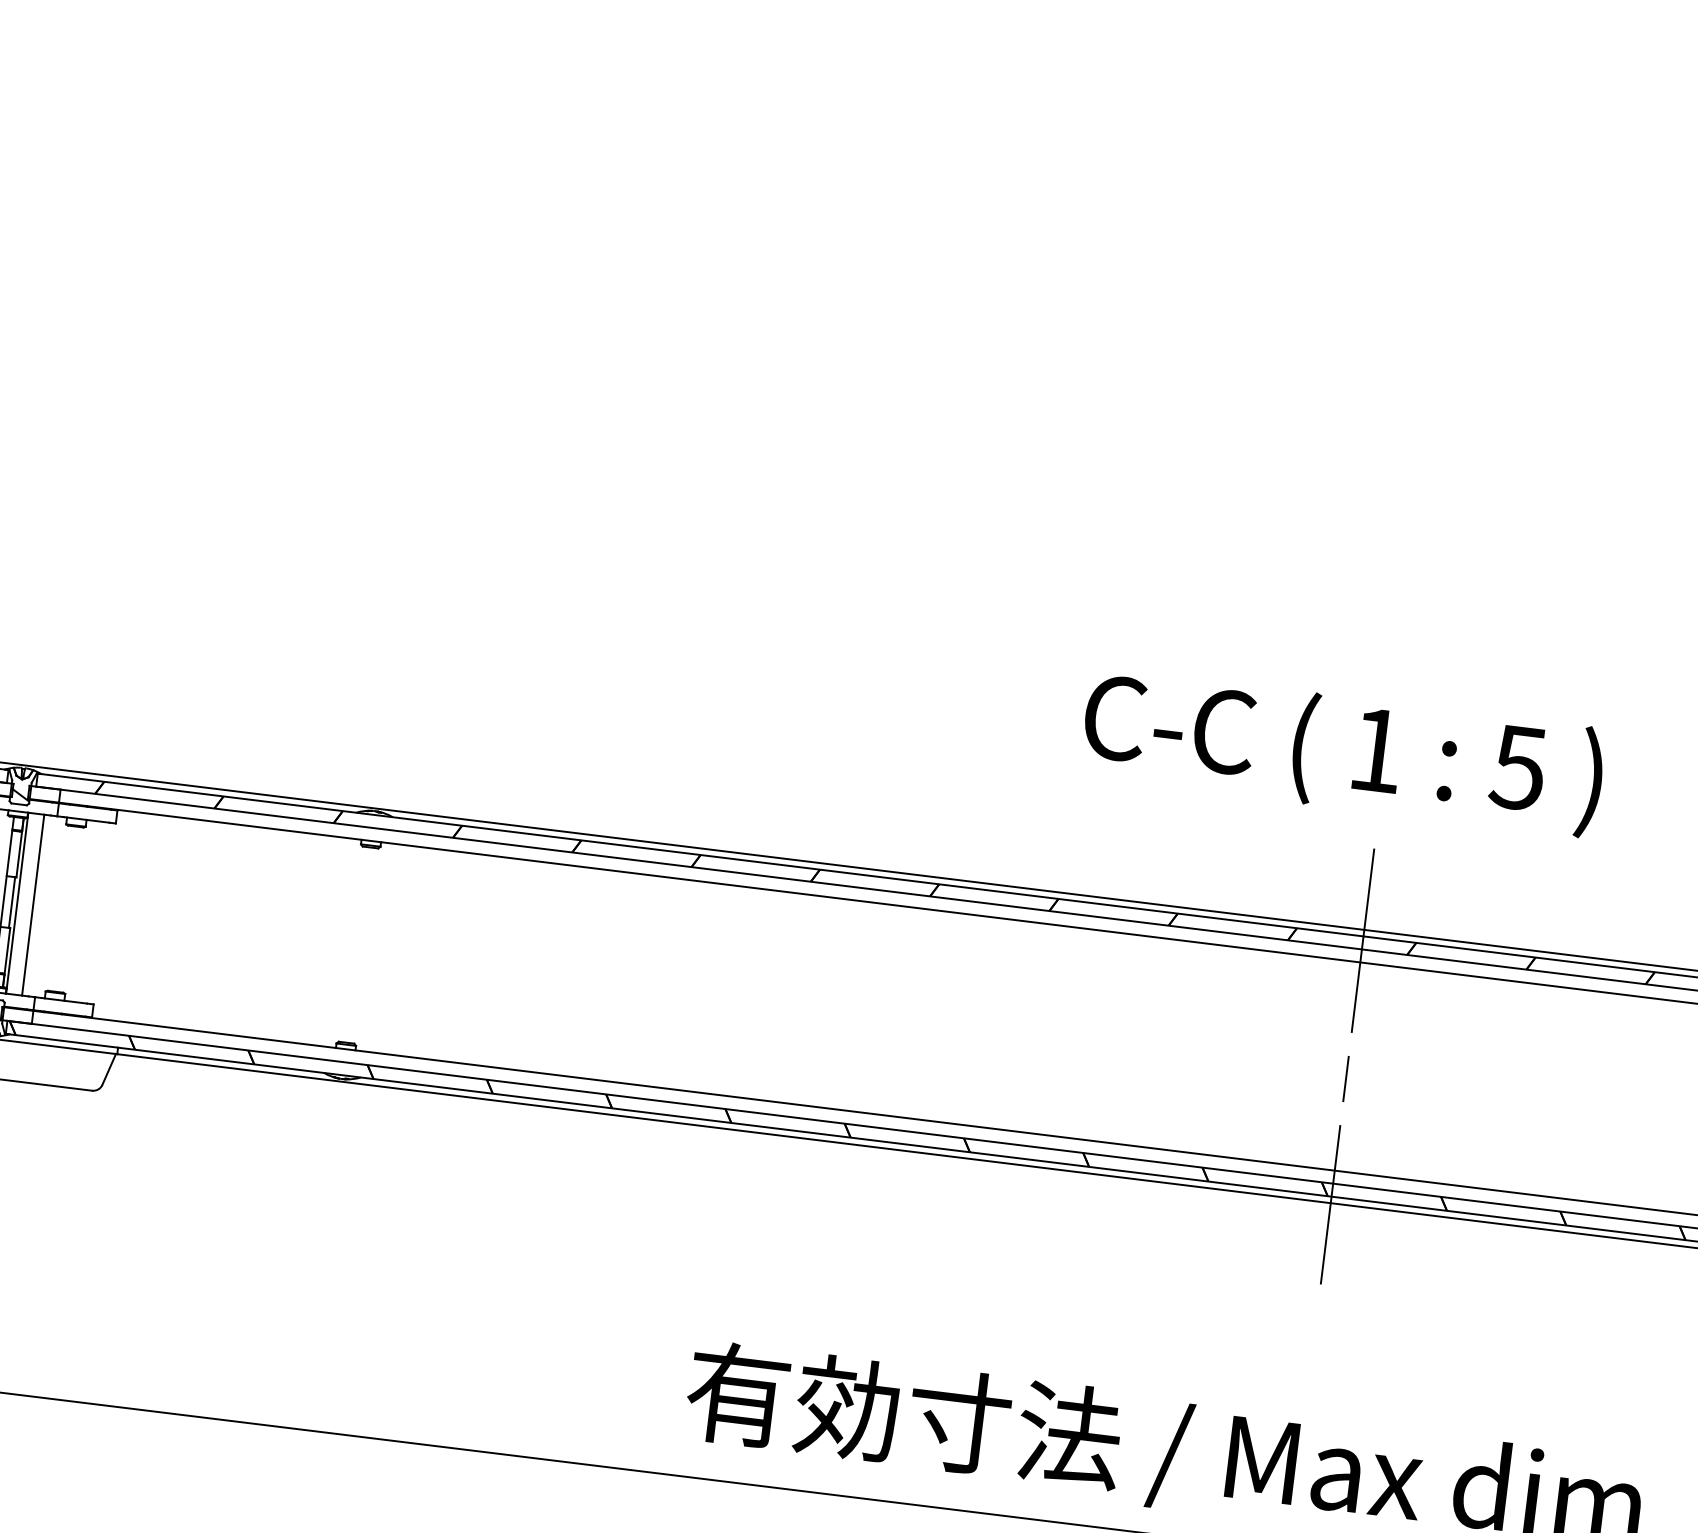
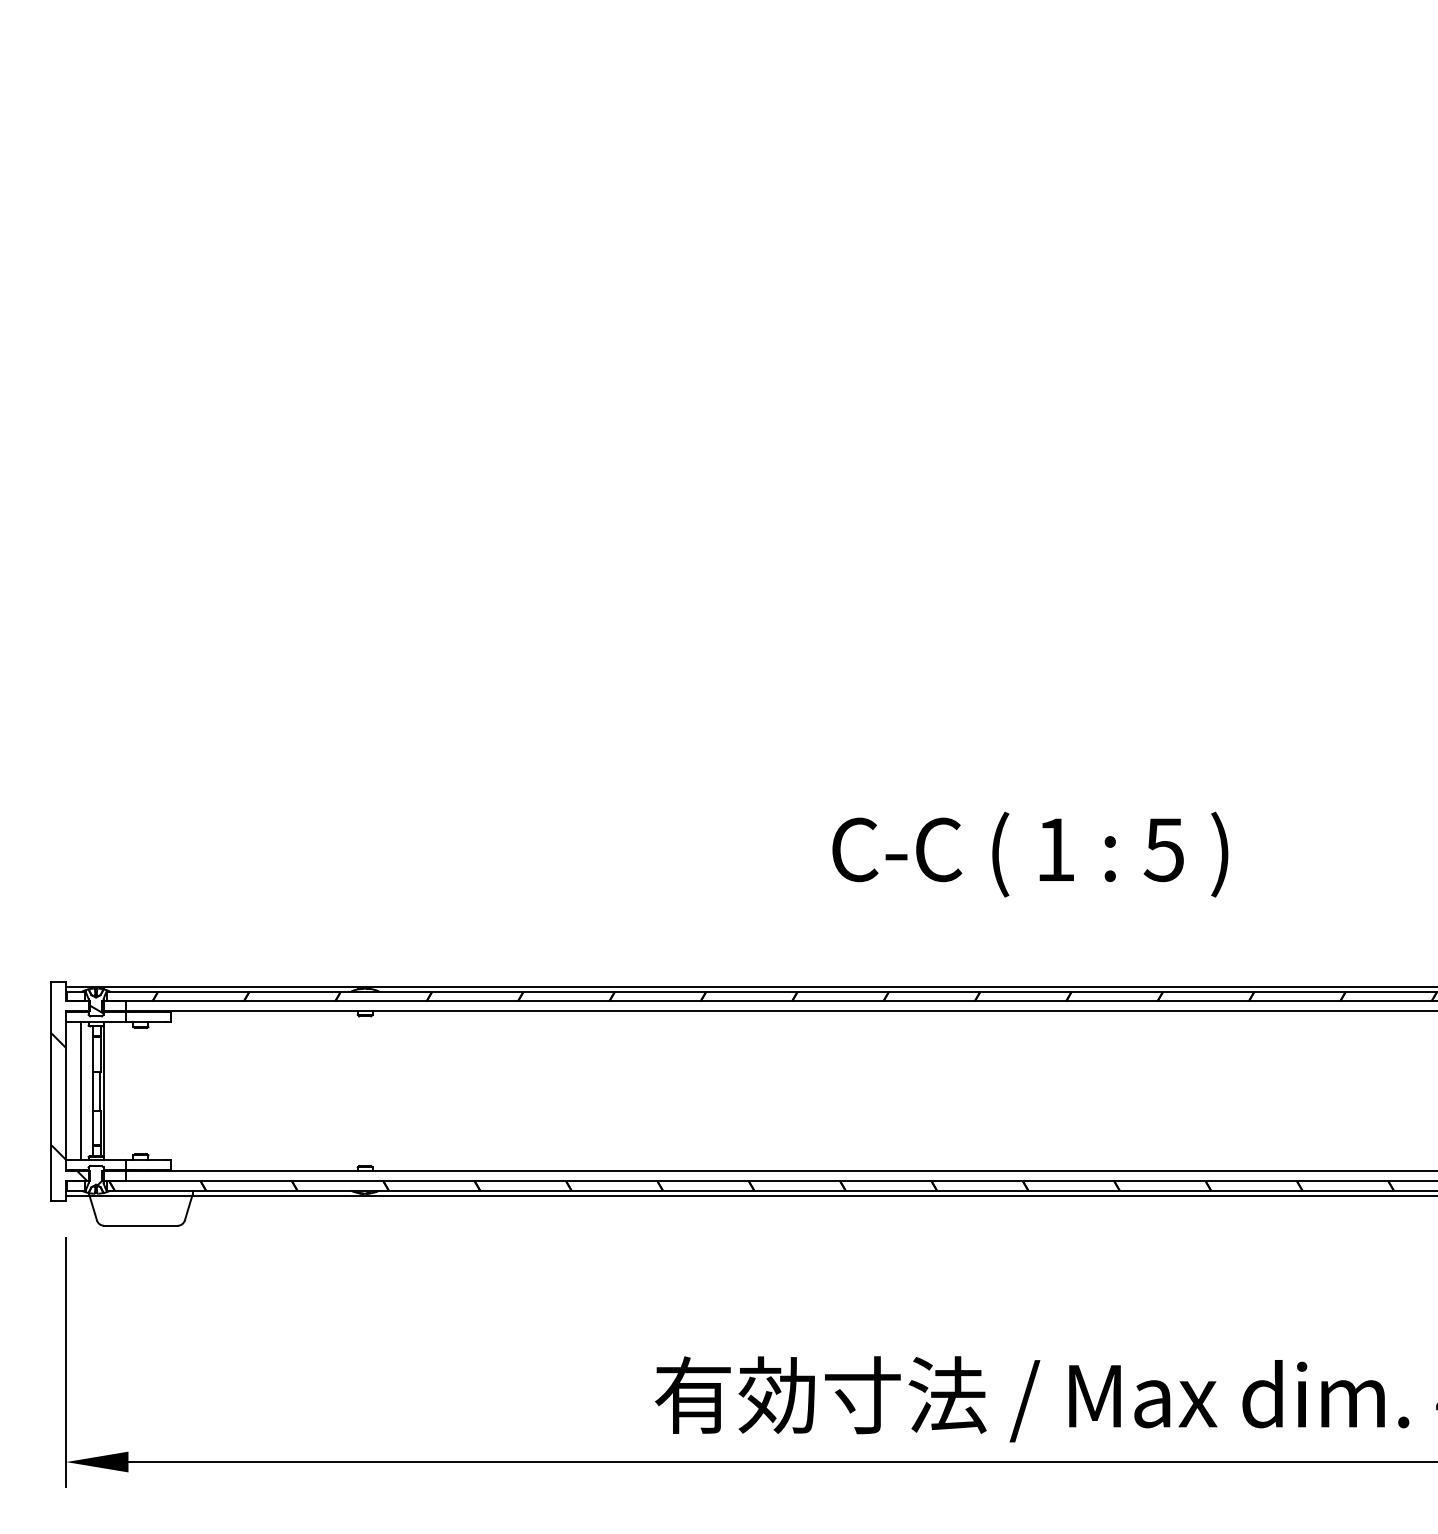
text: (1343, 752) -> (1030, 854), moved
line: (33, 904) -> (116, 1090), removed
line: (1347, 1066) -> (1122, 1091), removed

